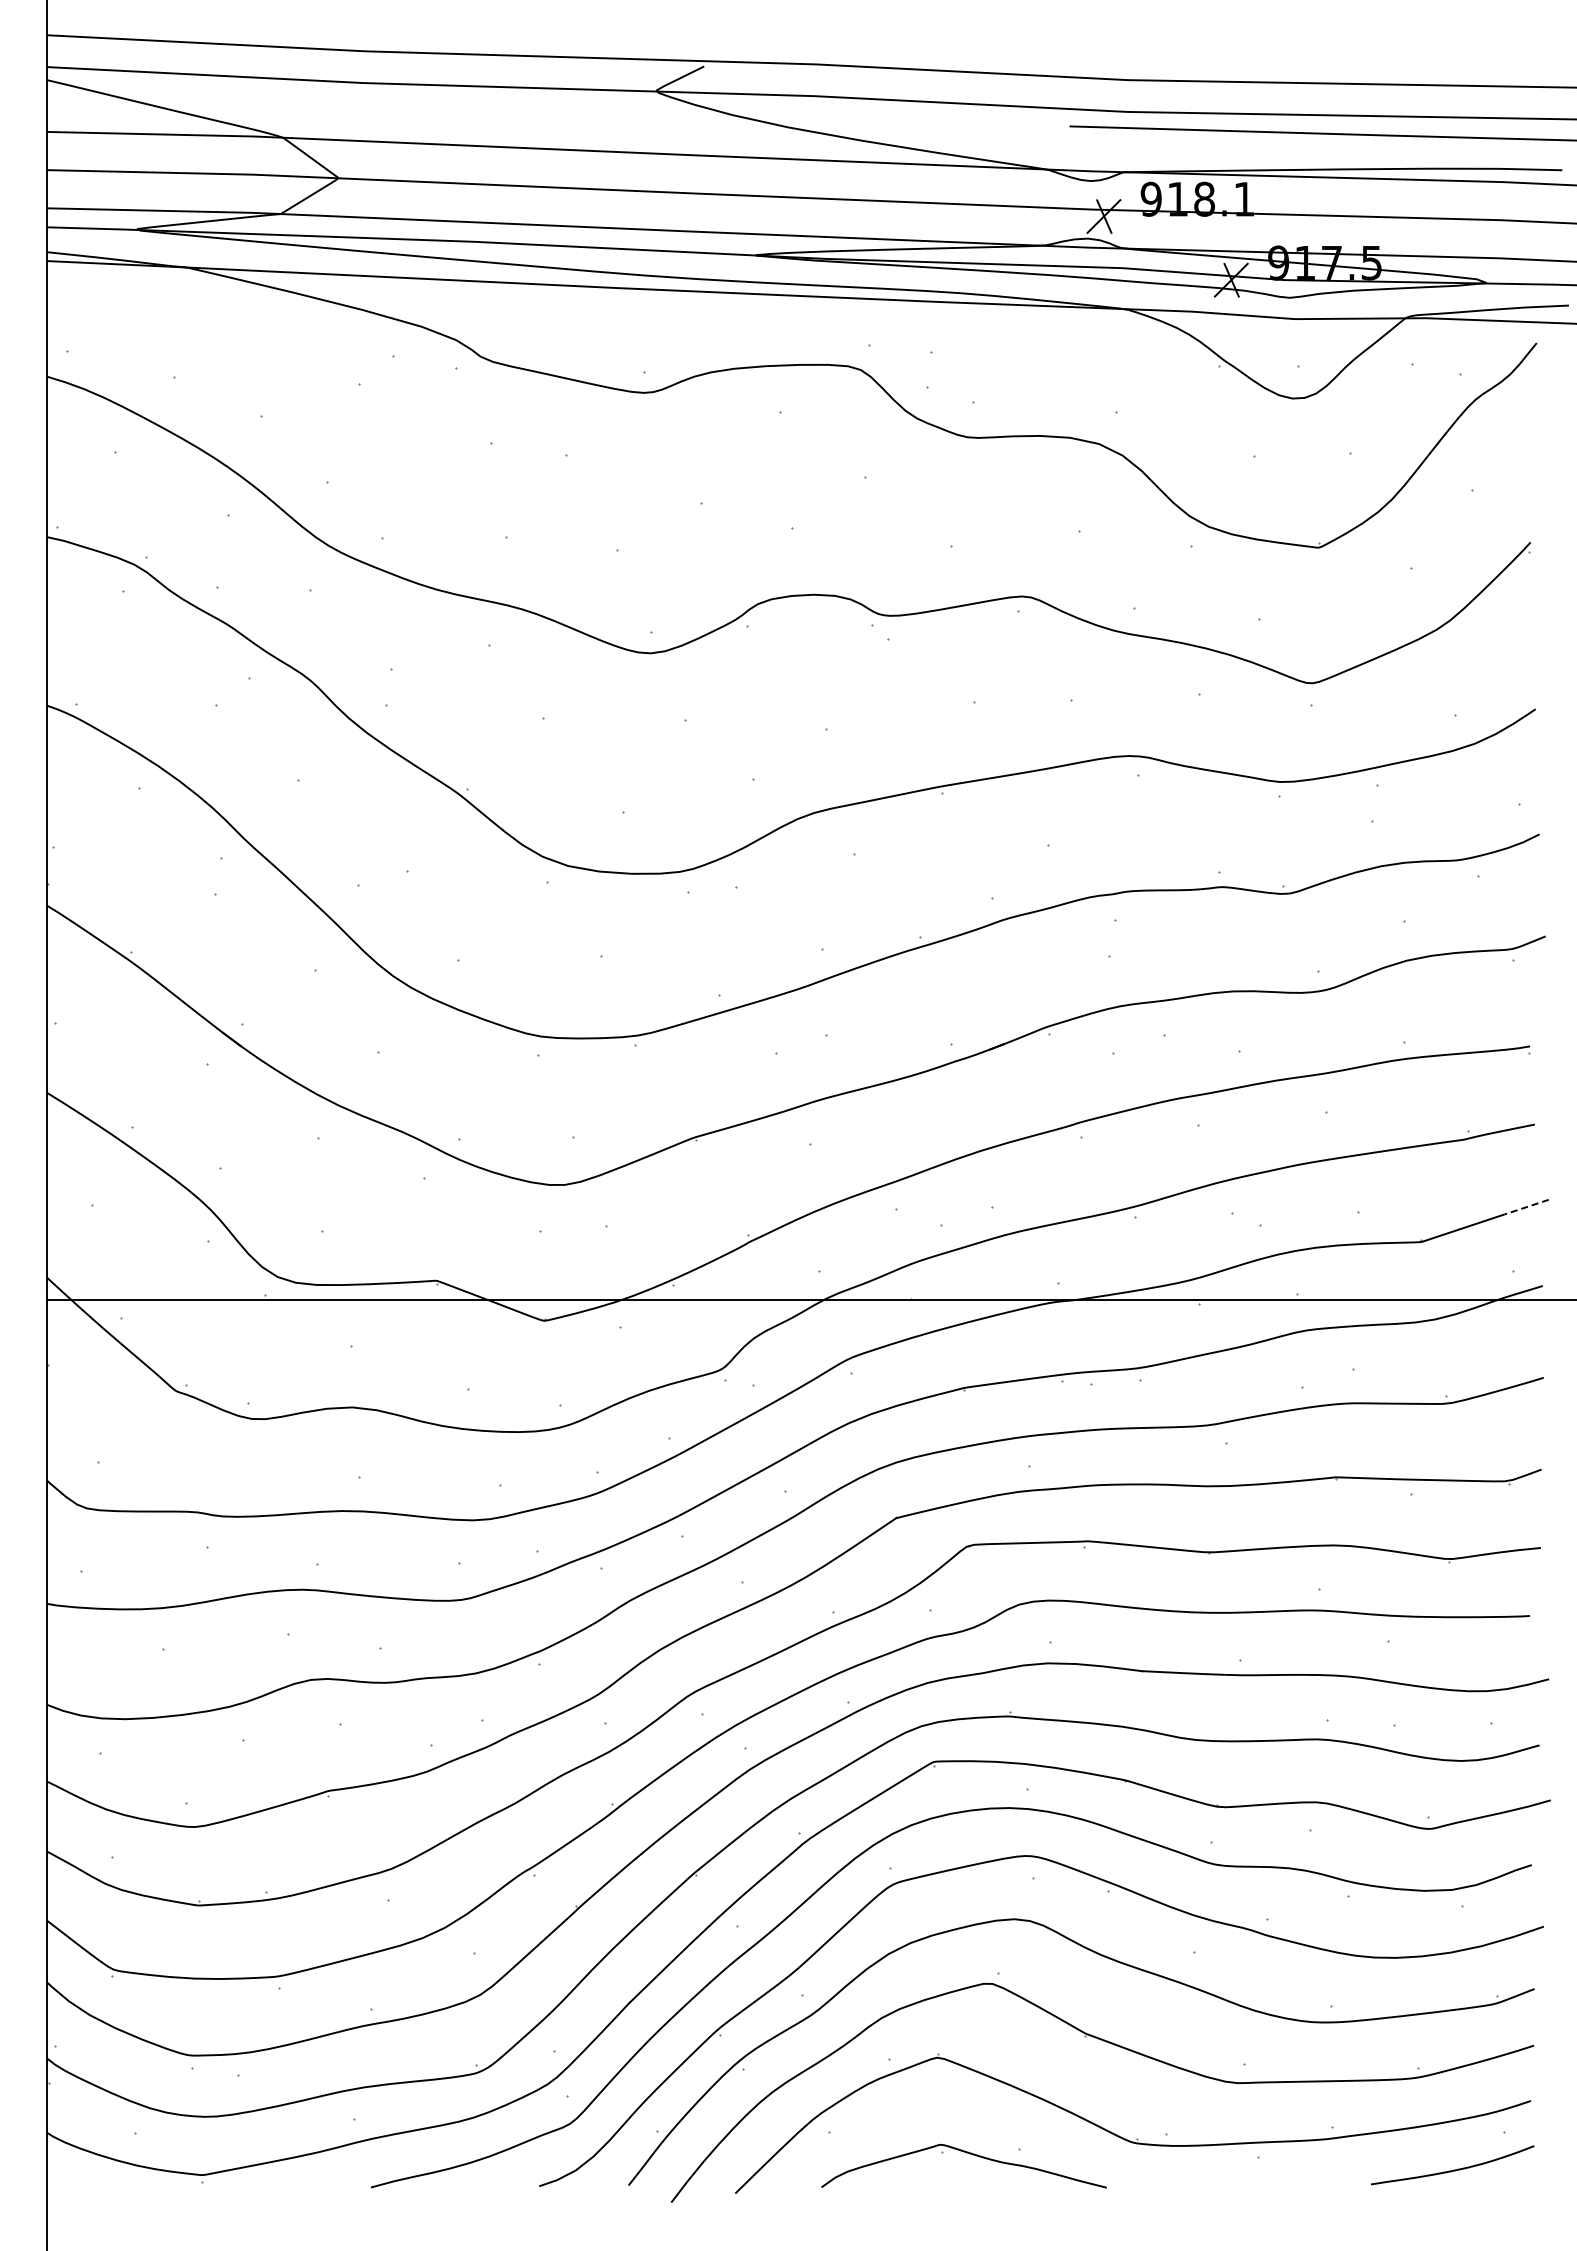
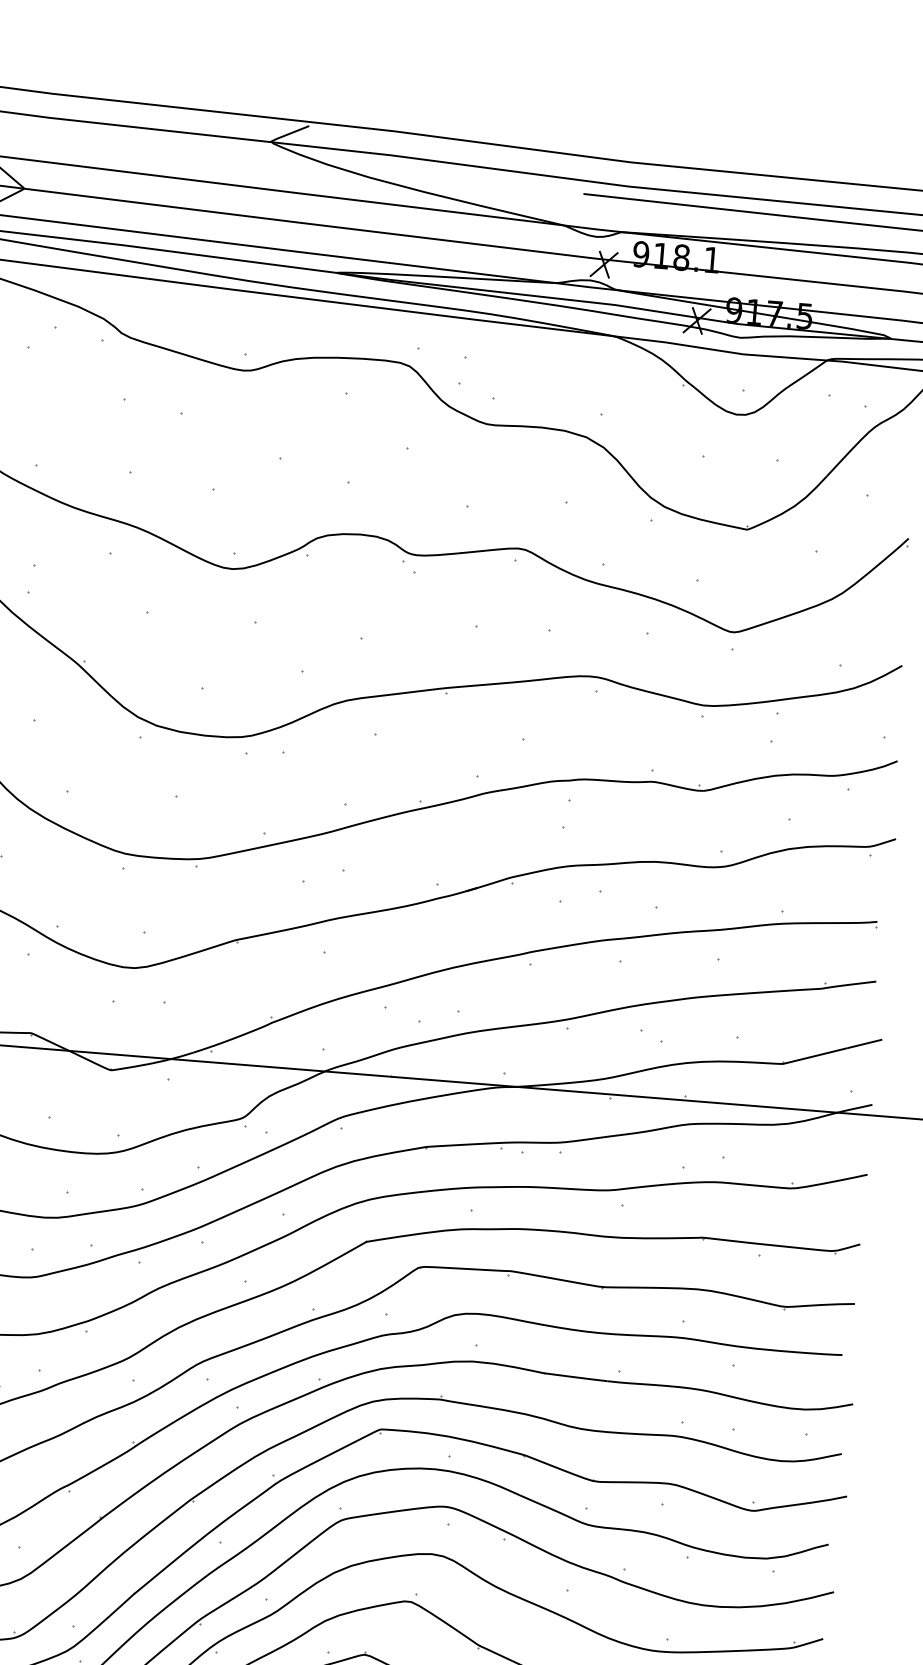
line: (1526, 1207) -> (864, 1044), dashed -> solid

